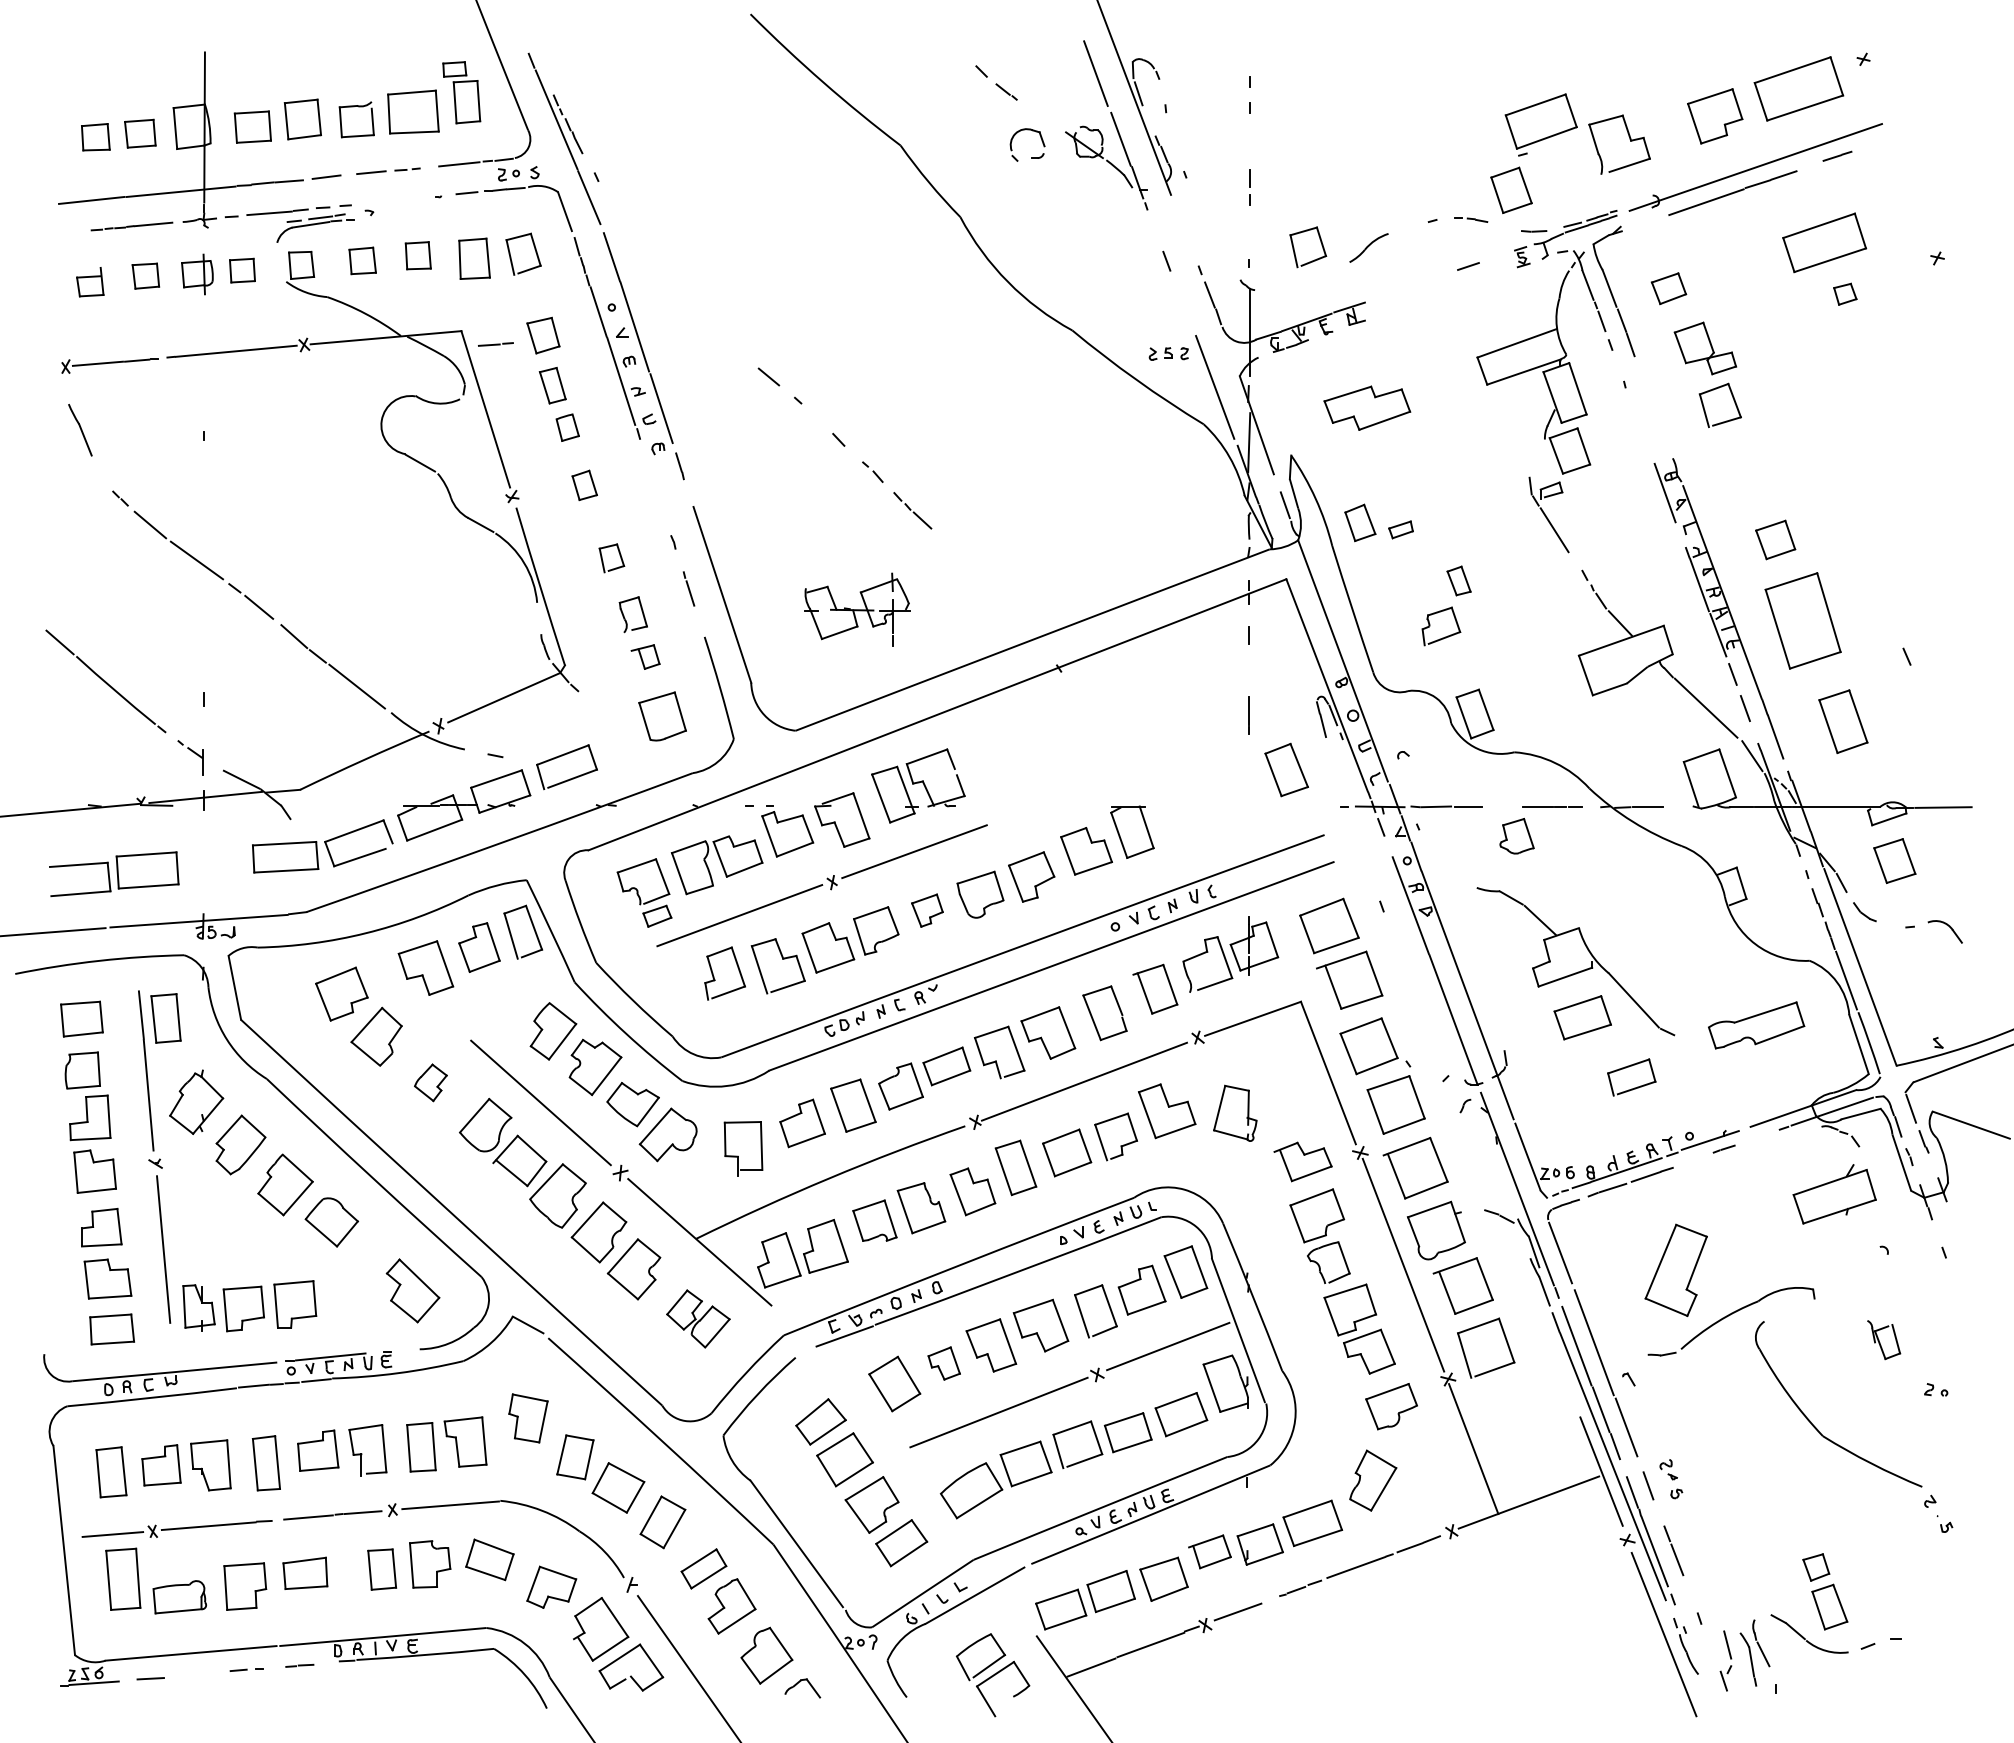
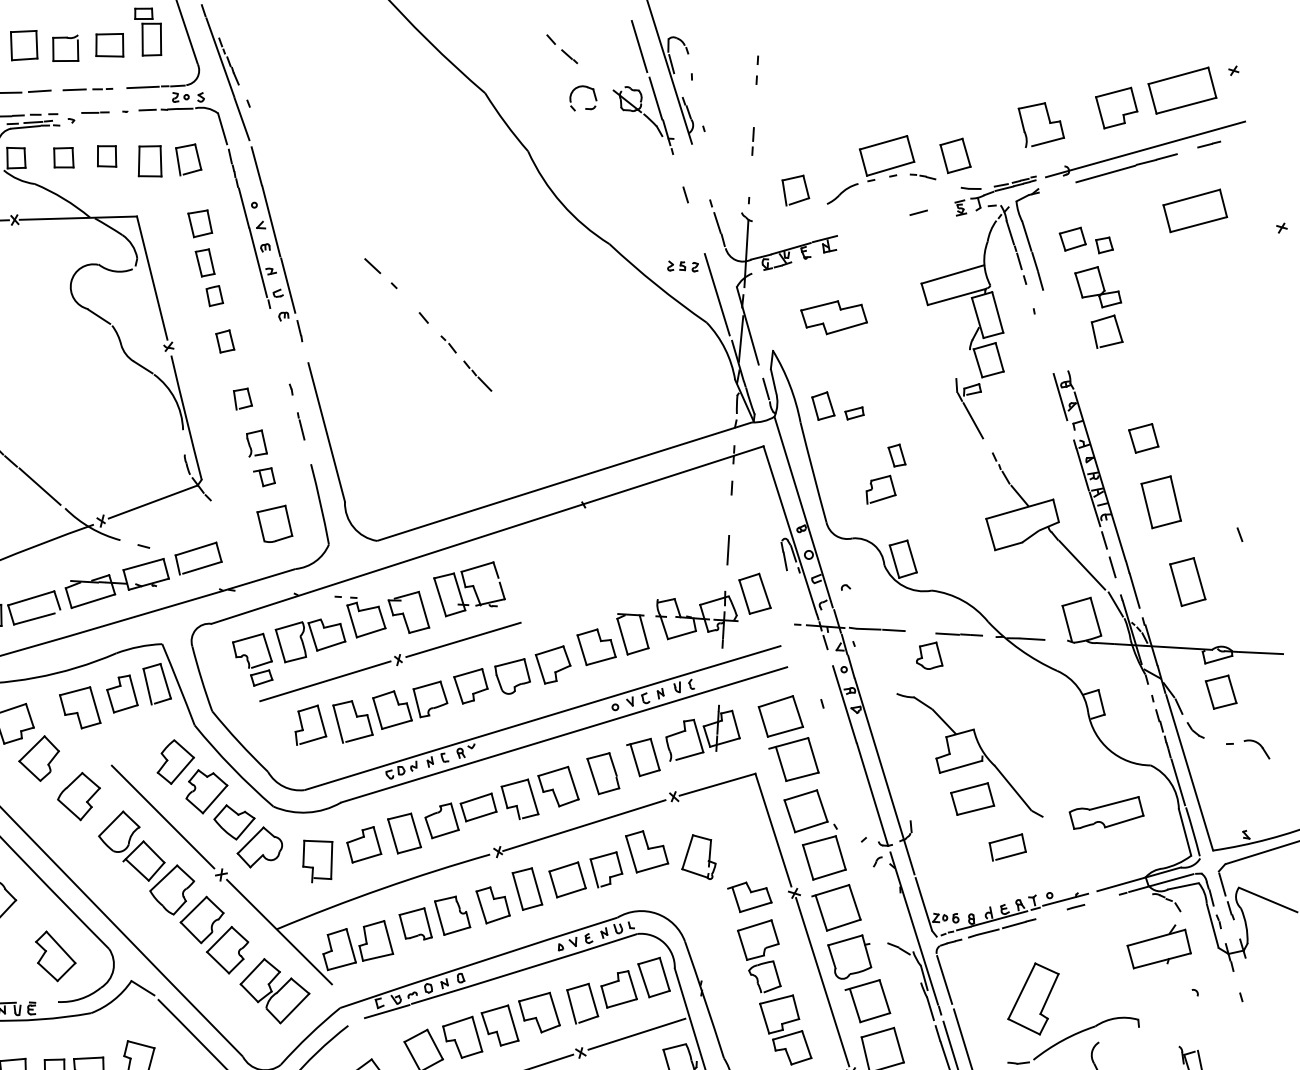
part: (413, 112) -> (109, 45), size x0.71
part: (1540, 124) -> (886, 158), moved
part: (1845, 293) -> (1104, 244), moved
line: (495, 344) -> (95, 112), moved
part: (857, 609) -> (696, 617), moved
part: (1802, 620) -> (1160, 501), size x0.71
part: (927, 910) -> (470, 685), size x1.43
part: (430, 1082) -> (78, 796), size x1.67
part: (698, 1318) -> (274, 990), size x1.43
part: (944, 1363) -> (463, 1037), size x1.67

